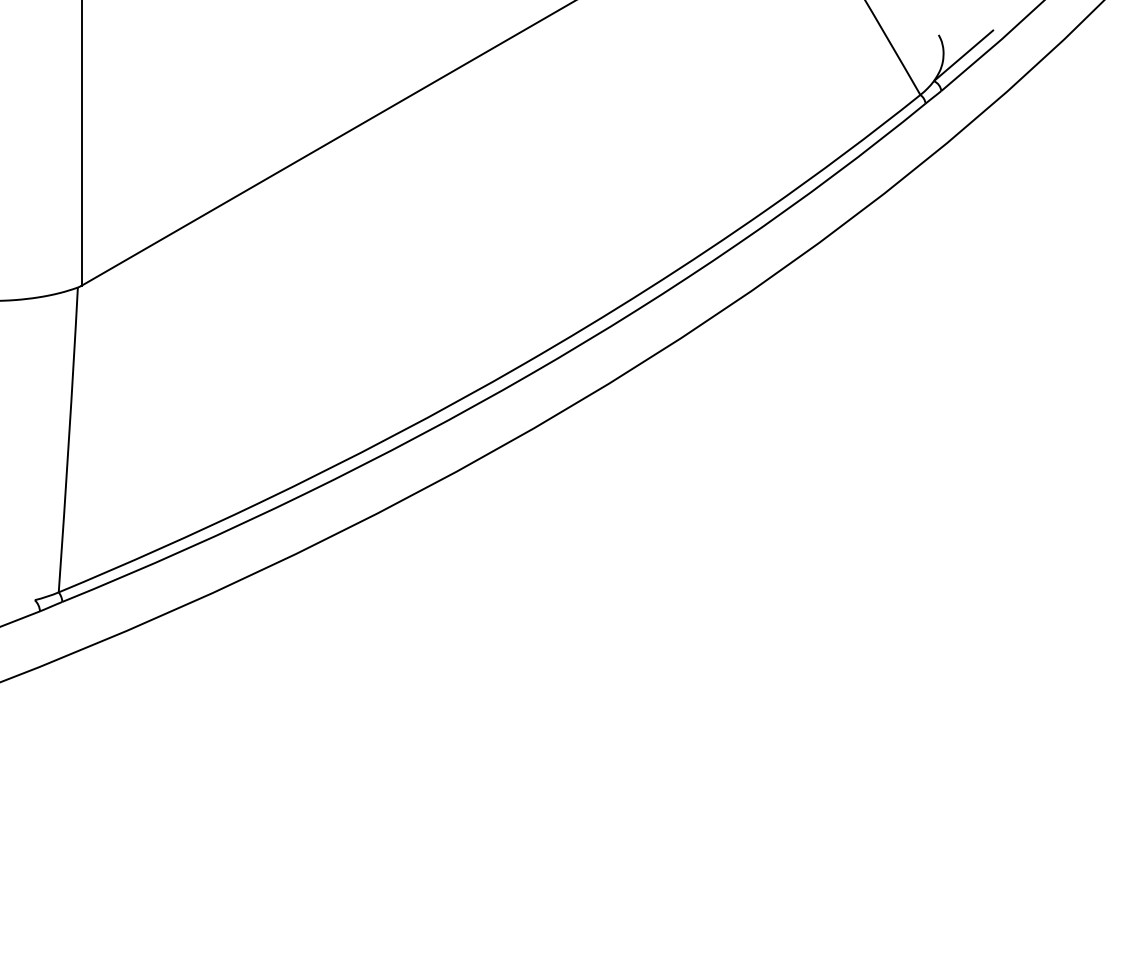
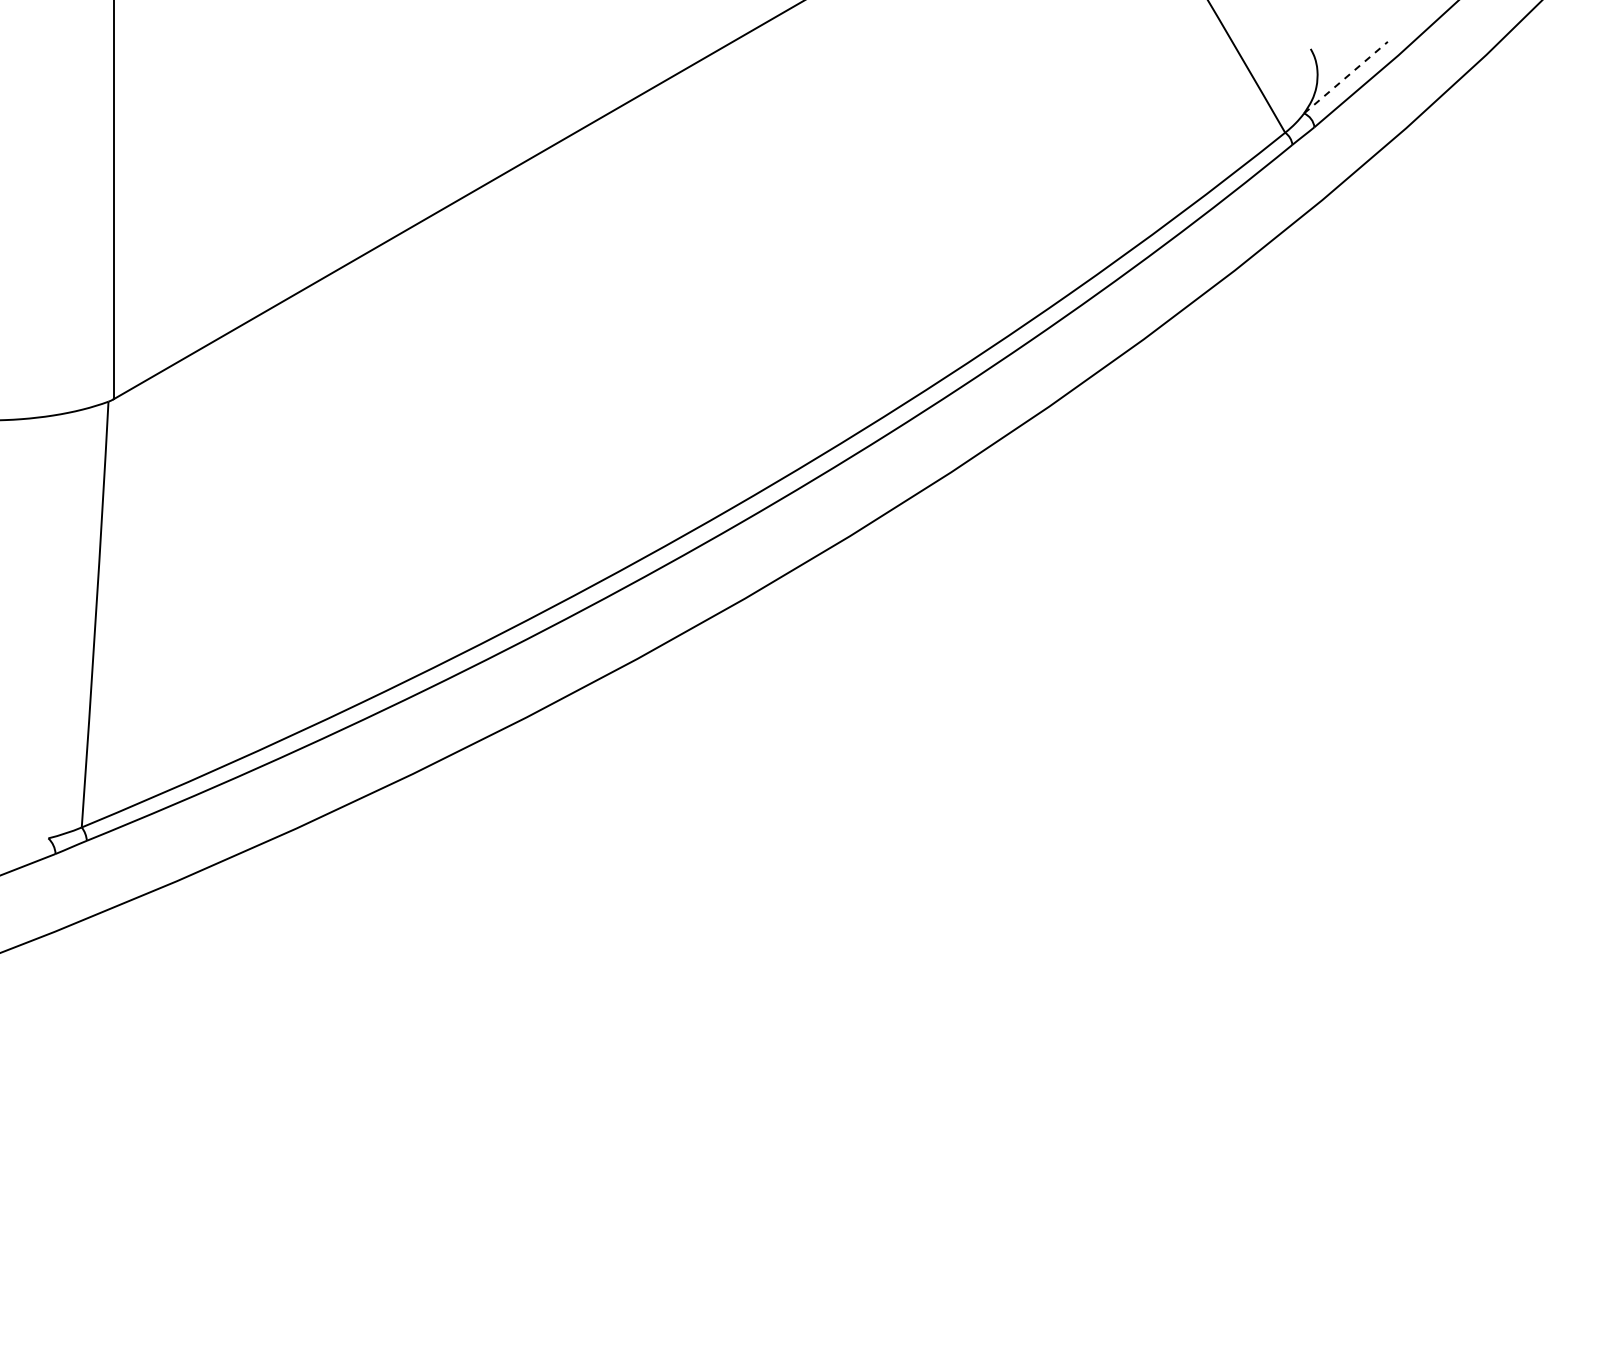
line: (964, 55) -> (1346, 77), solid -> dashed

